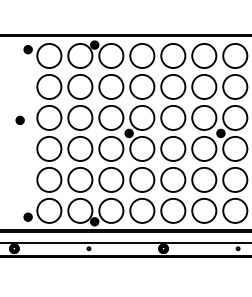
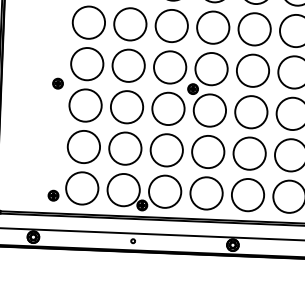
part: (19, 119) -> (57, 82), moved

